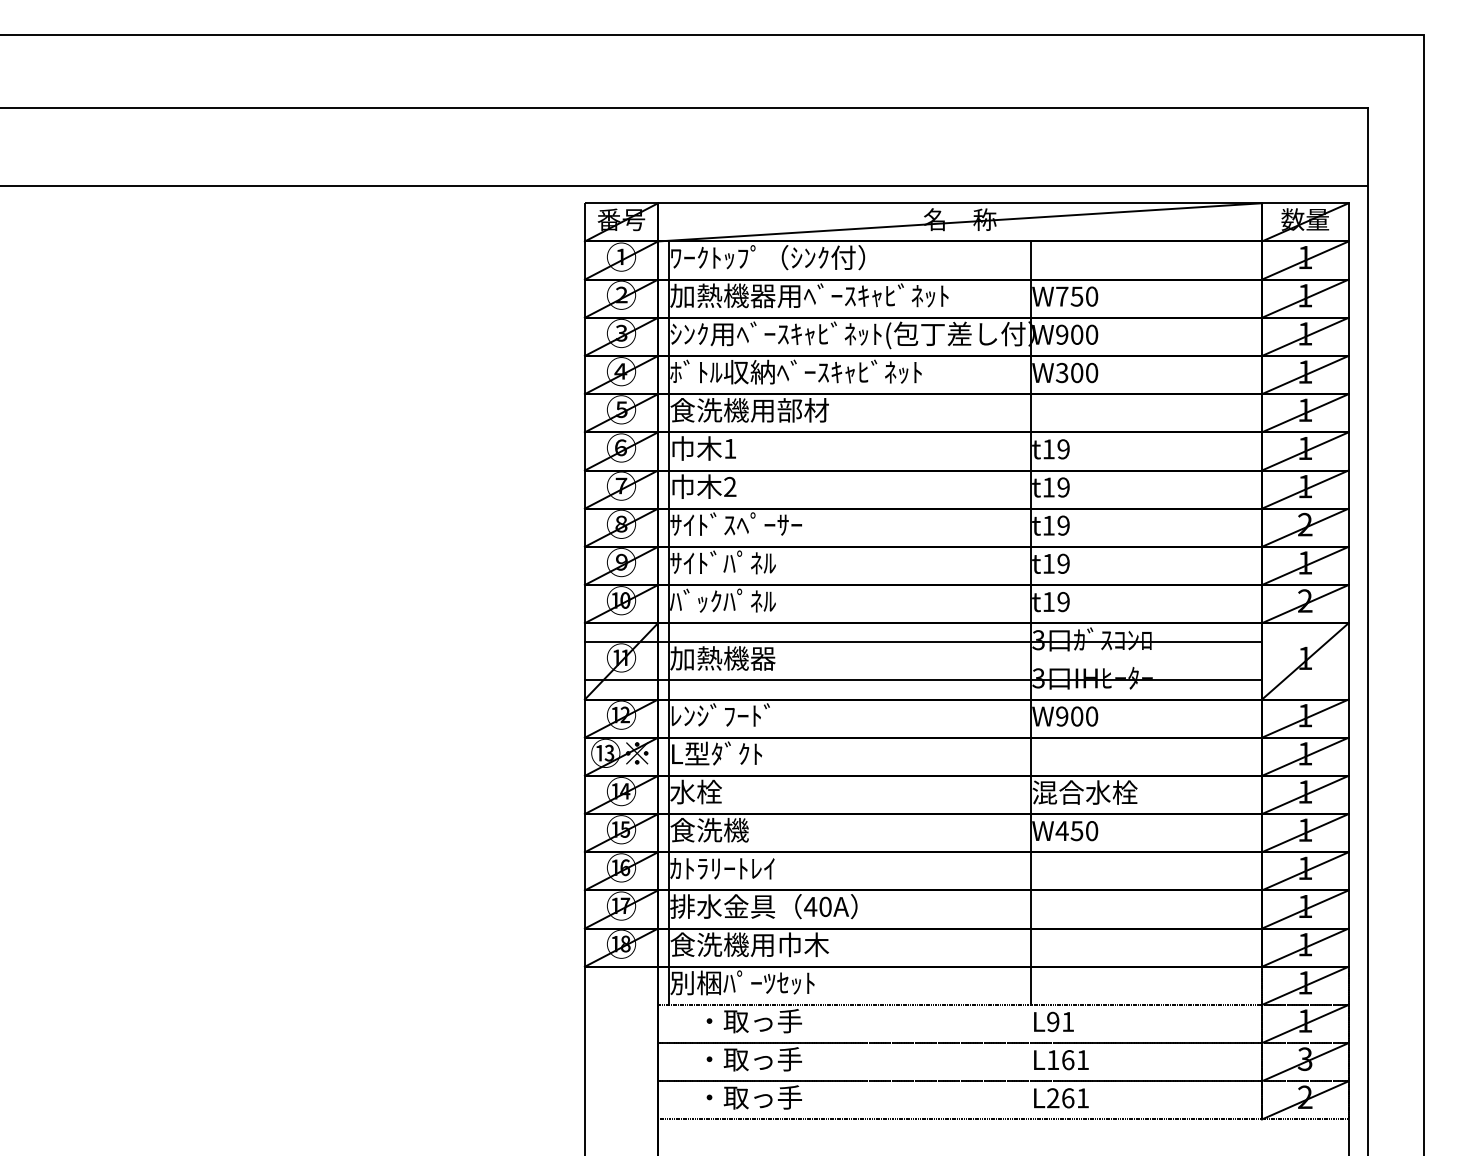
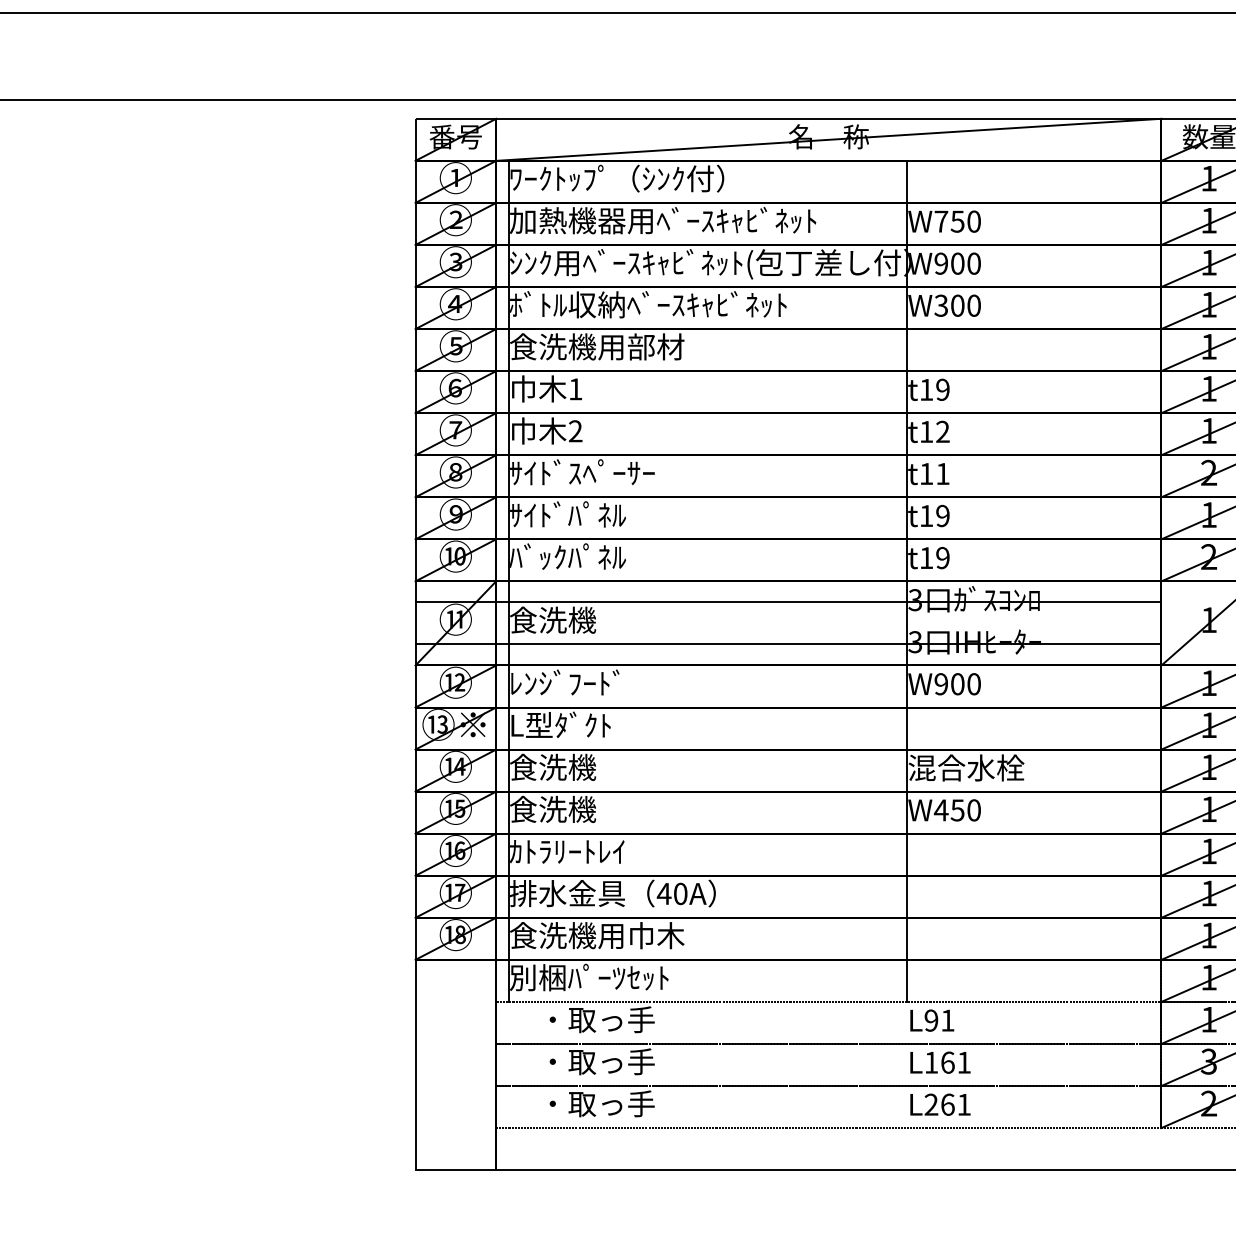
text: (1063, 487) -> (942, 431), t19 -> t12
text: (1063, 525) -> (942, 473), t19 -> t11
text: (722, 658) -> (567, 620), 加熱機器 -> 食洗機
text: (709, 791) -> (552, 766), 水栓 -> 食洗機

